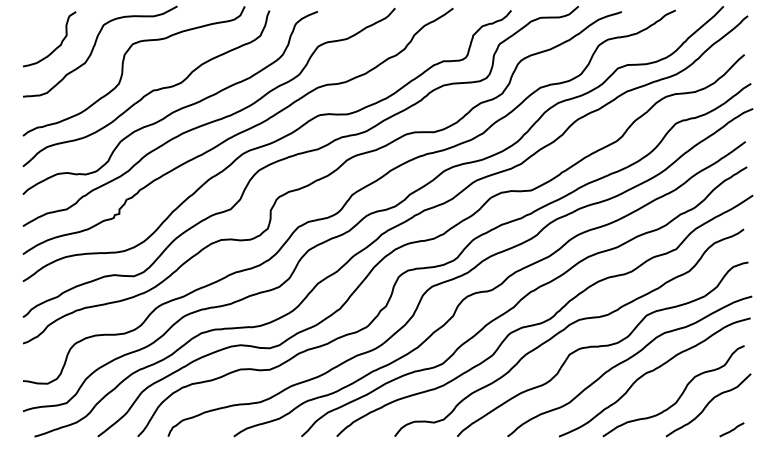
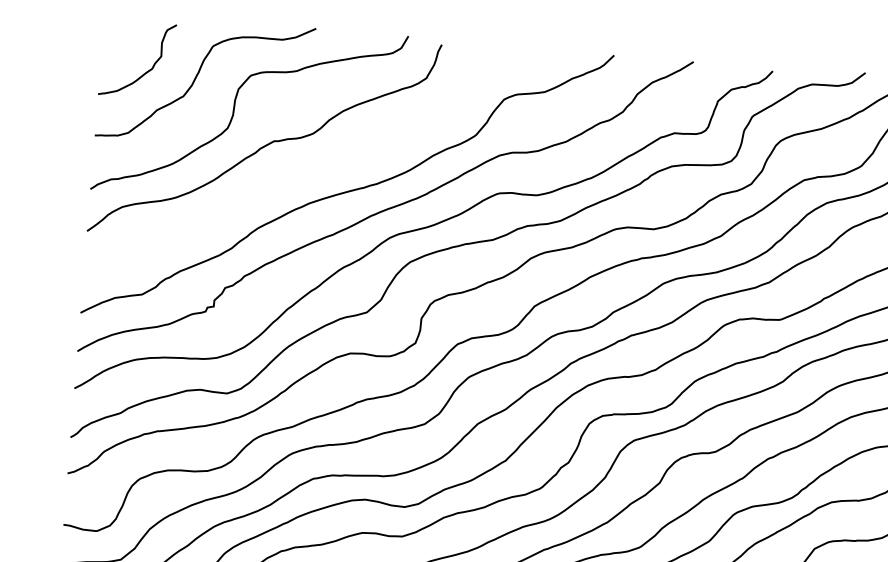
curve: (174, 110) -> (300, 170), removed

